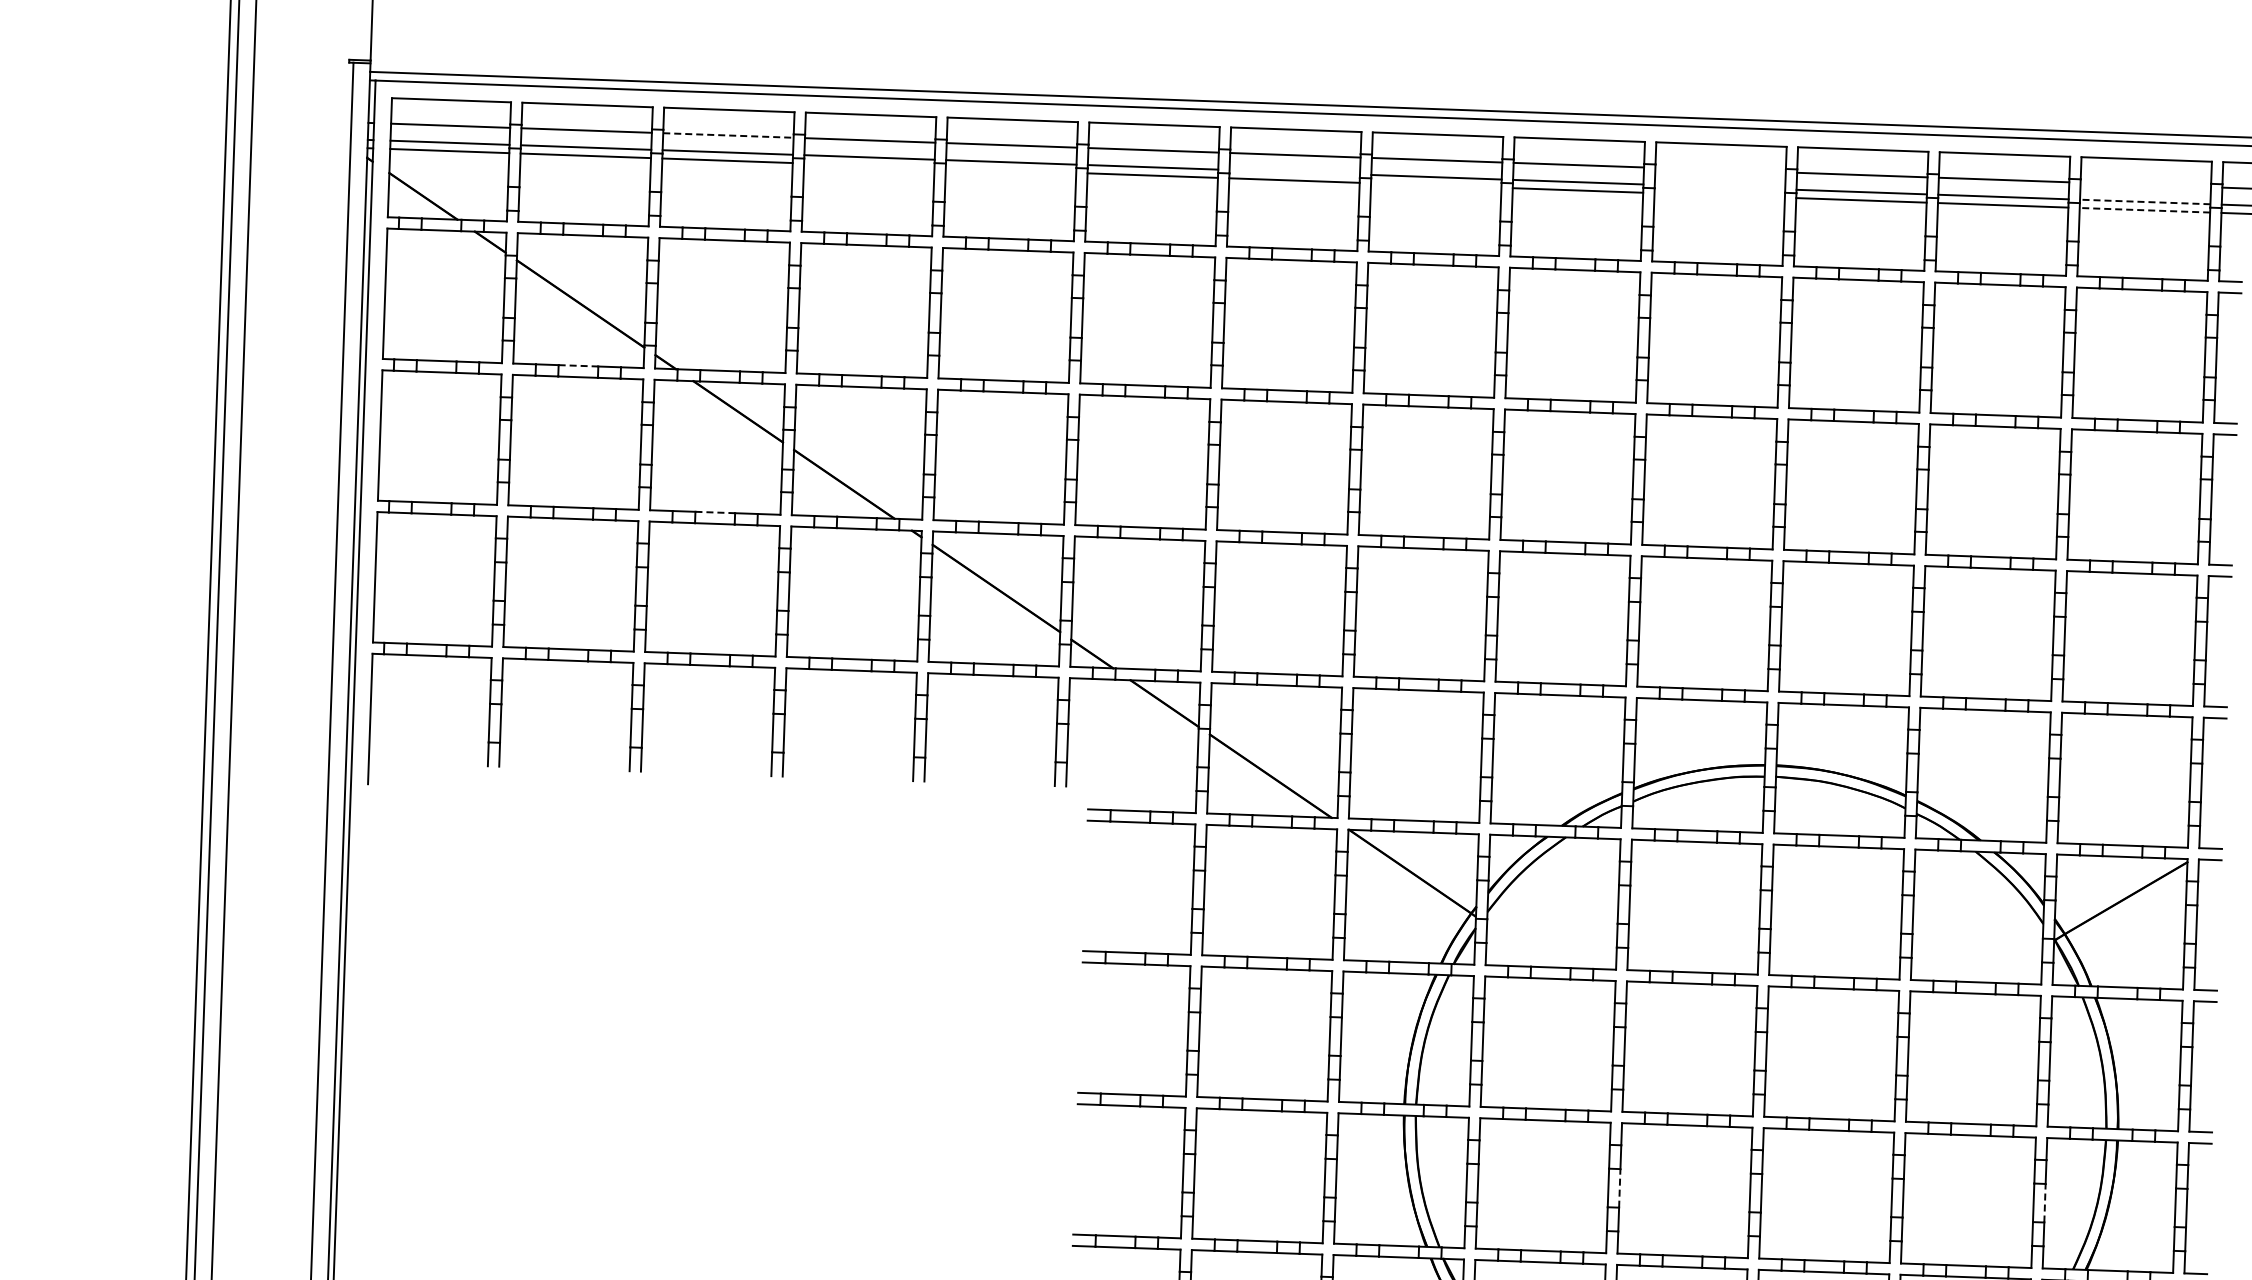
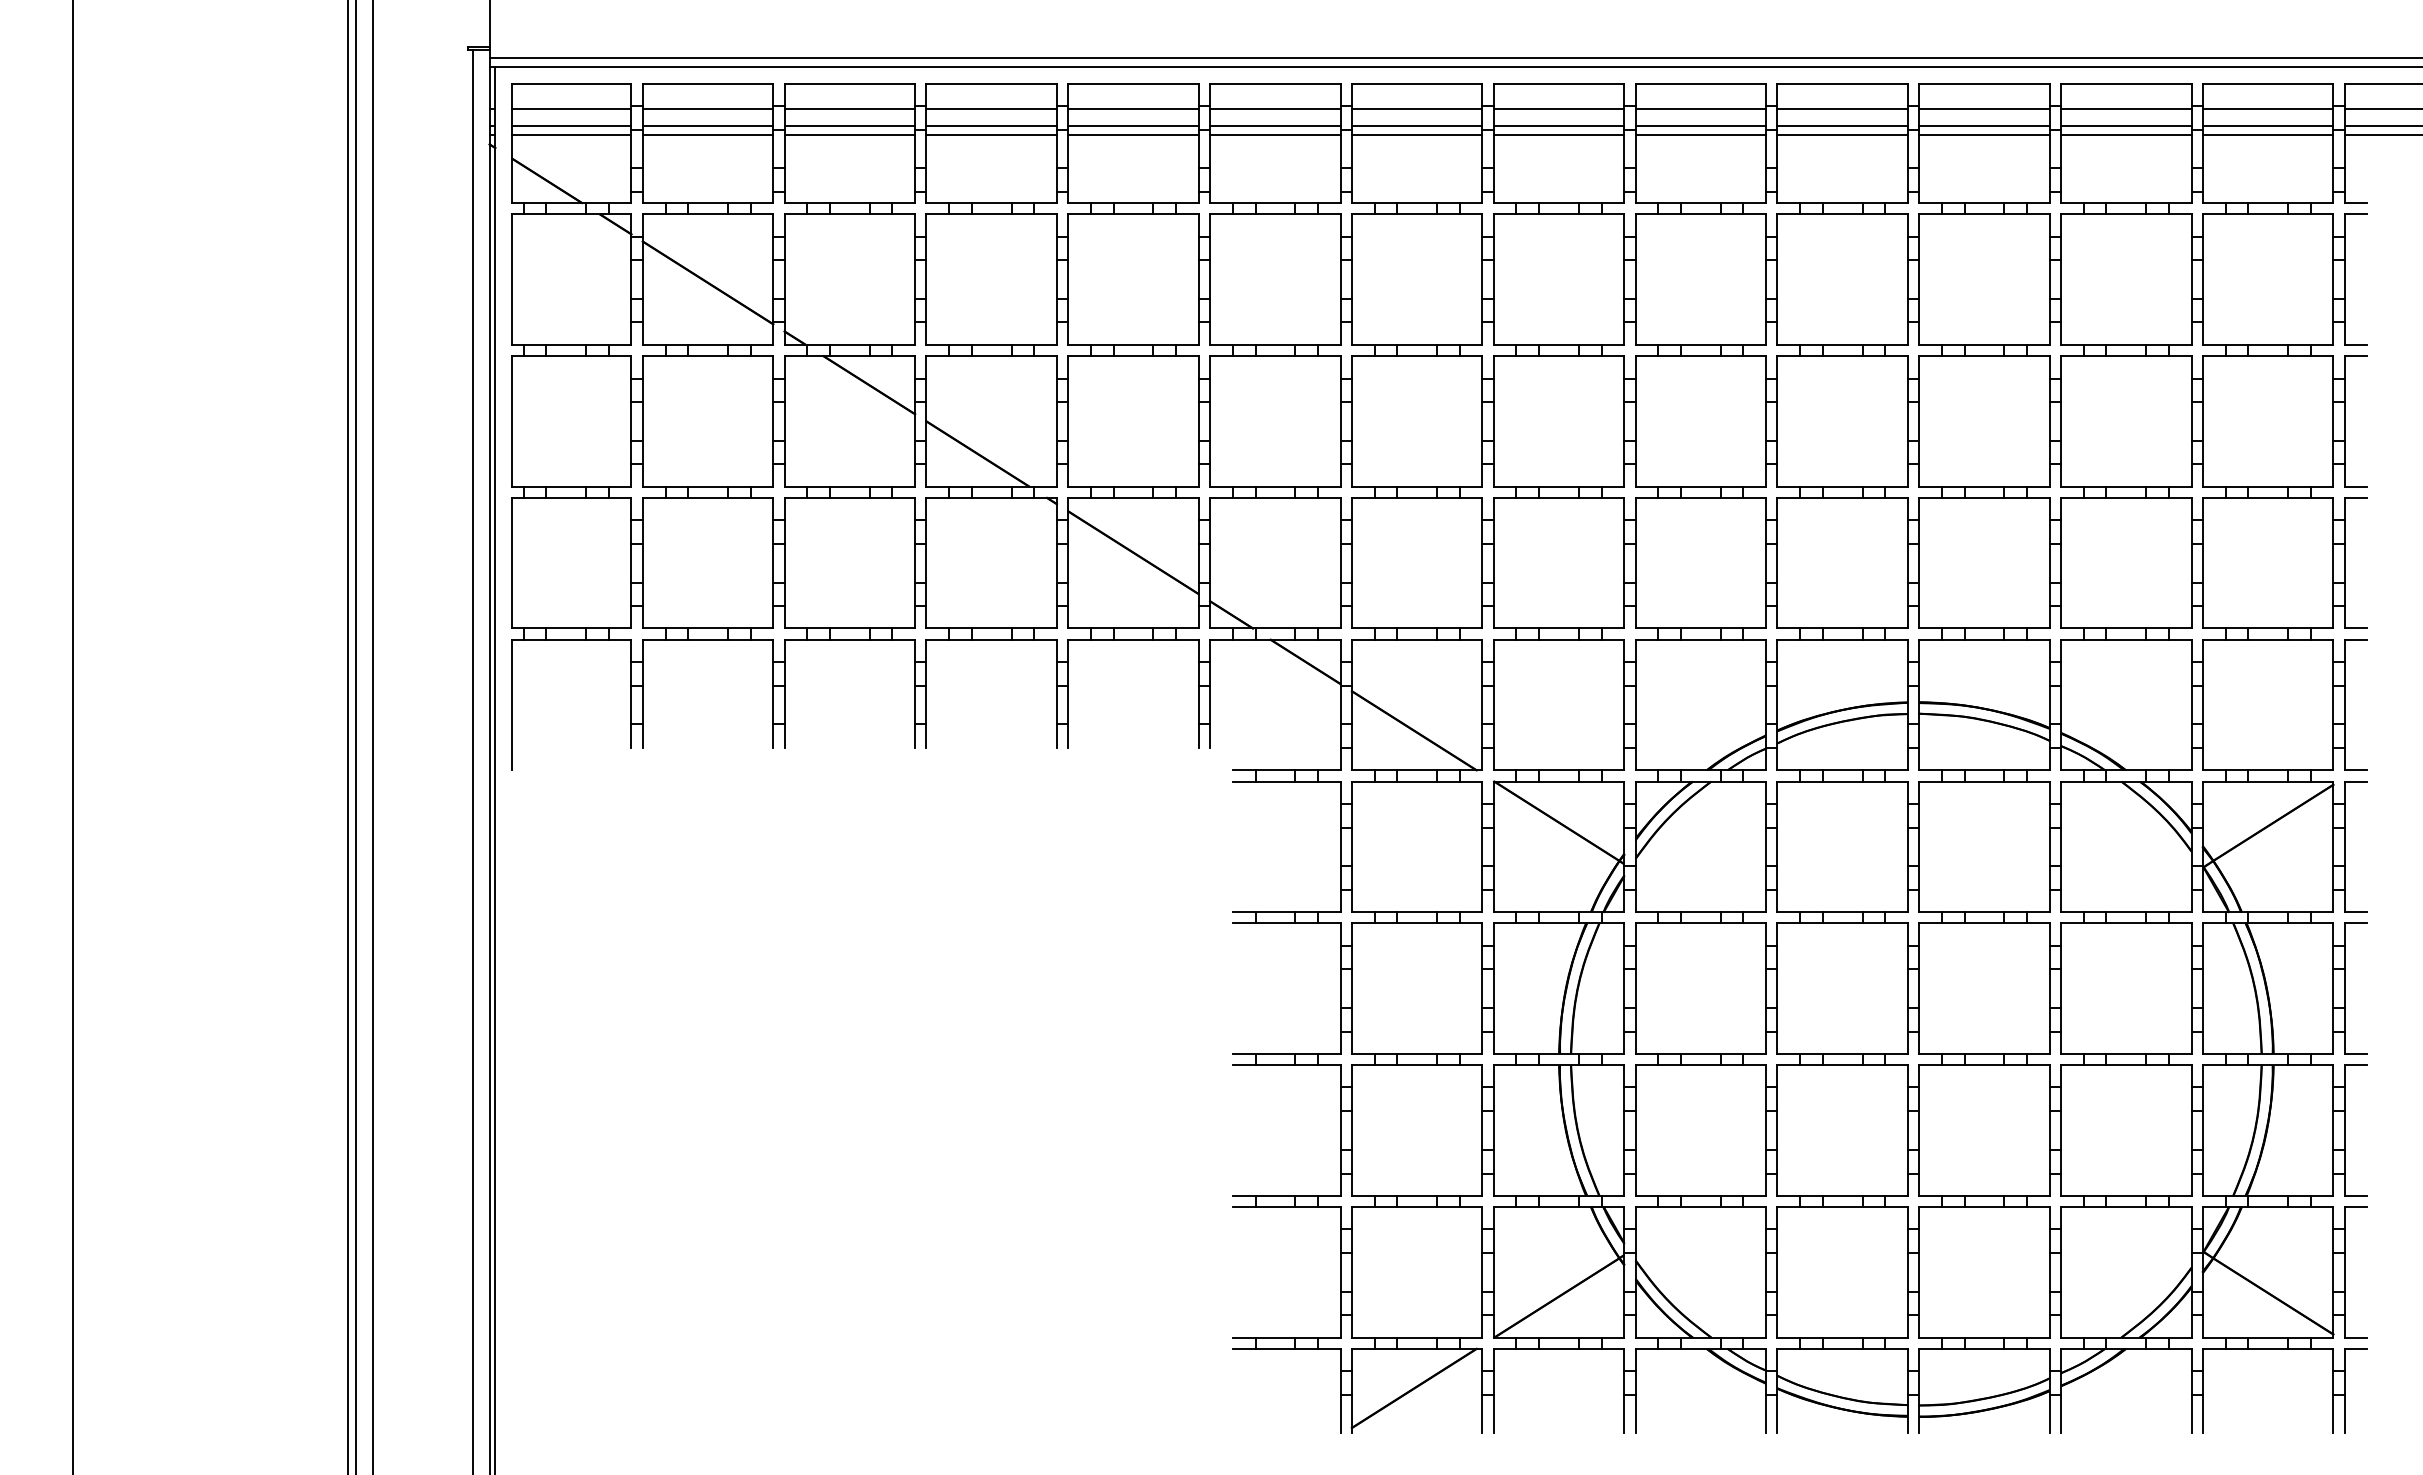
line: (729, 135) -> (850, 109), dashed -> solid
line: (869, 165) -> (991, 134), added
line: (1011, 170) -> (1133, 134), added
line: (1720, 170) -> (1842, 109), added
line: (1294, 172) -> (1416, 126), added
line: (1435, 185) -> (1558, 134), added
line: (2145, 185) -> (2267, 109), added
line: (1719, 187) -> (1842, 126), added
line: (1719, 195) -> (1842, 134), added
line: (2144, 202) -> (2267, 126), dashed -> solid
line: (2144, 210) -> (2267, 134), dashed -> solid
line: (578, 365) -> (708, 344), dashed -> solid
line: (714, 512) -> (849, 486), dashed -> solid
line: (1619, 1188) -> (1777, 1130), dashed -> solid
line: (2044, 1203) -> (2202, 1130), dashed -> solid

